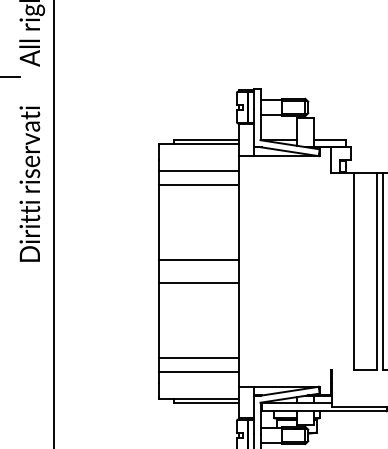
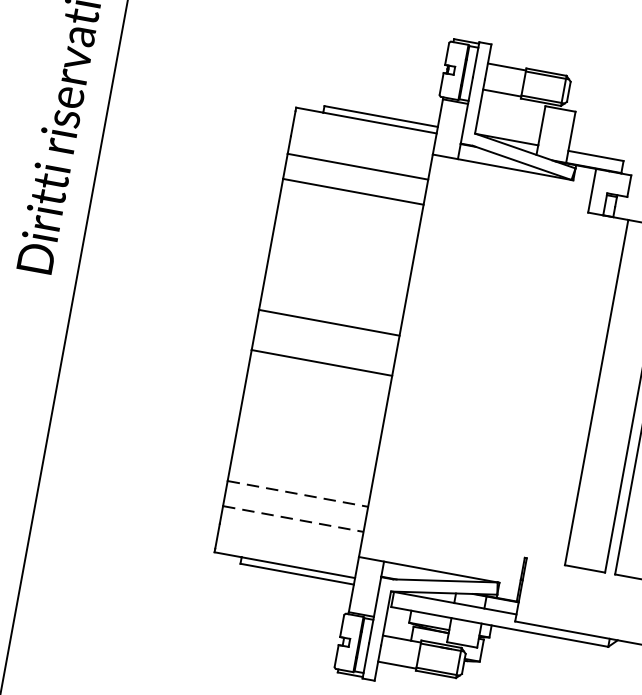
line: (199, 358) -> (298, 494), solid -> dashed
line: (199, 372) -> (294, 519), solid -> dashed

